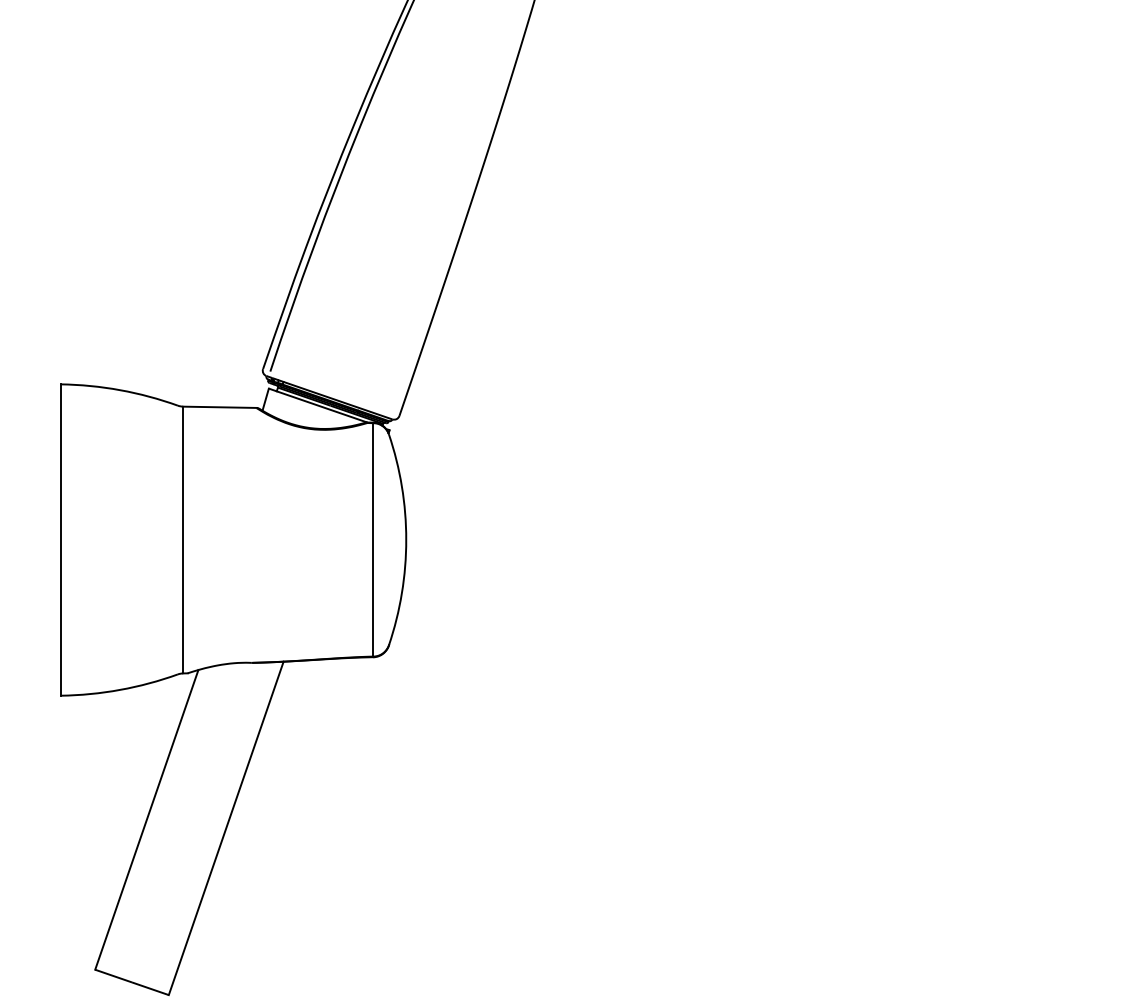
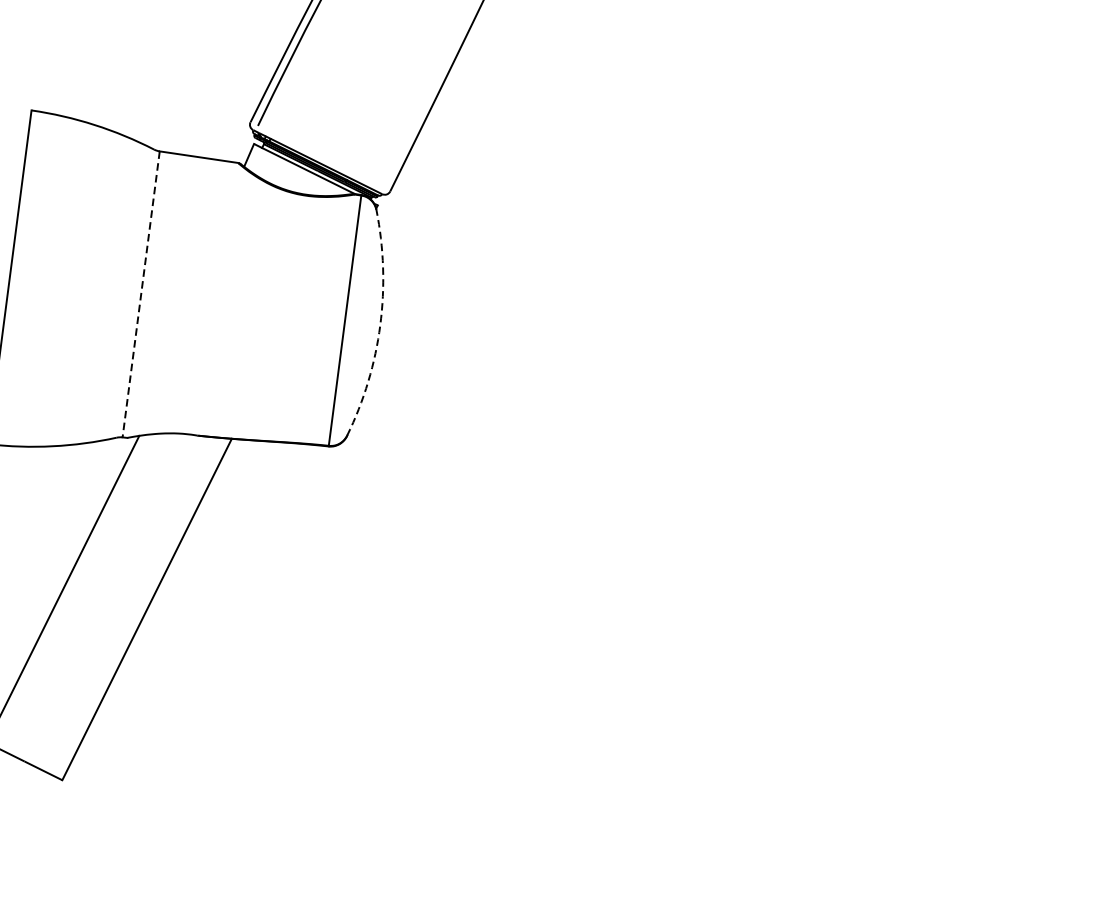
arc: (406, 539) -> (380, 324), solid -> dashed
line: (183, 540) -> (141, 294), solid -> dashed

